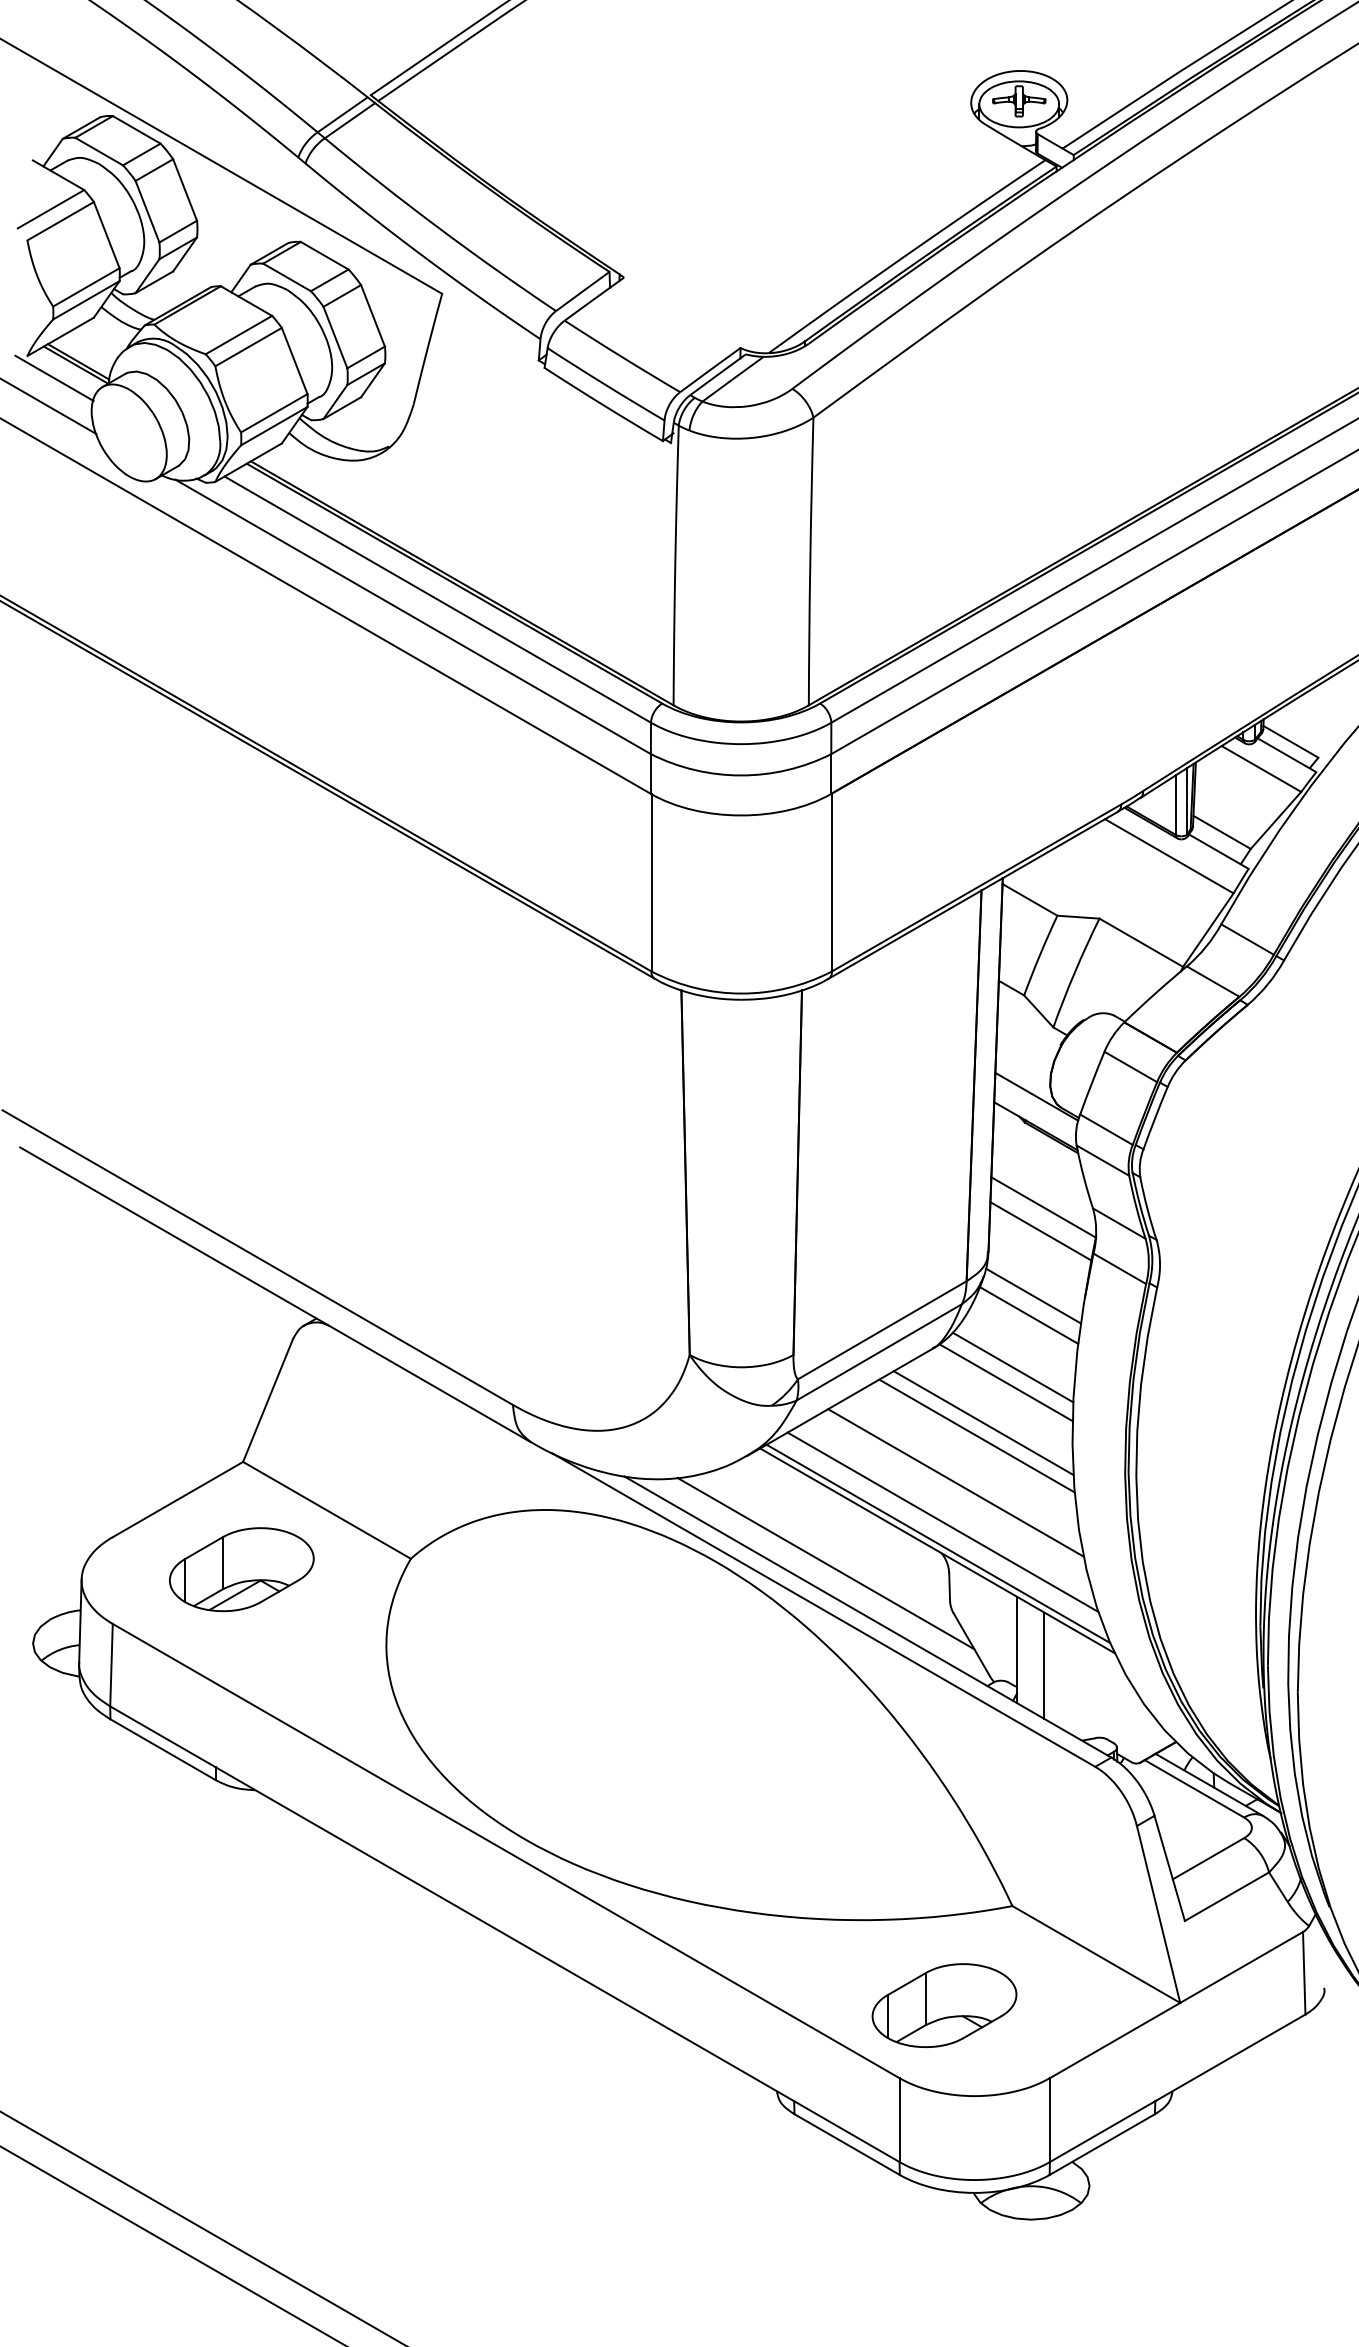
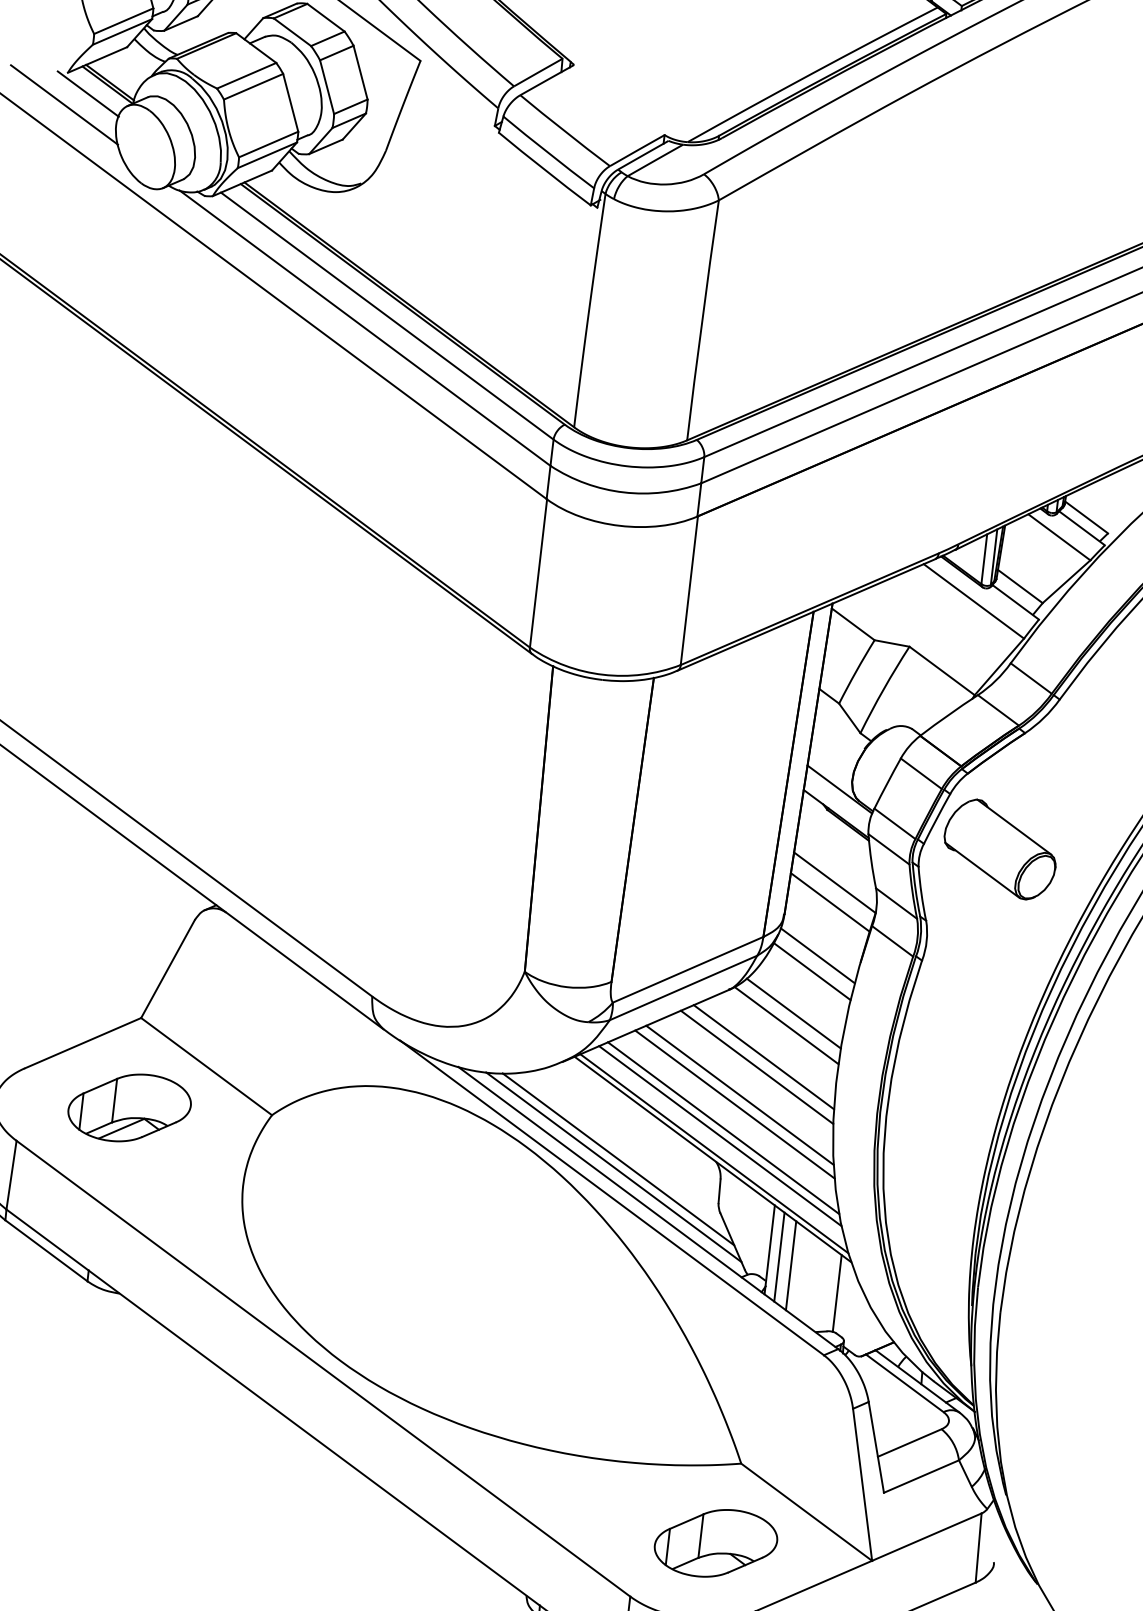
part: (1233, 1145) -> (999, 849), added
line: (960, 1471) -> (739, 1095), added
line: (945, 1512) -> (723, 1128), added
line: (821, 1573) -> (613, 1167), added
line: (1029, 1656) -> (779, 1256), added
line: (1102, 1691) -> (837, 1293), added
part: (944, 2005) -> (716, 1543), moved

